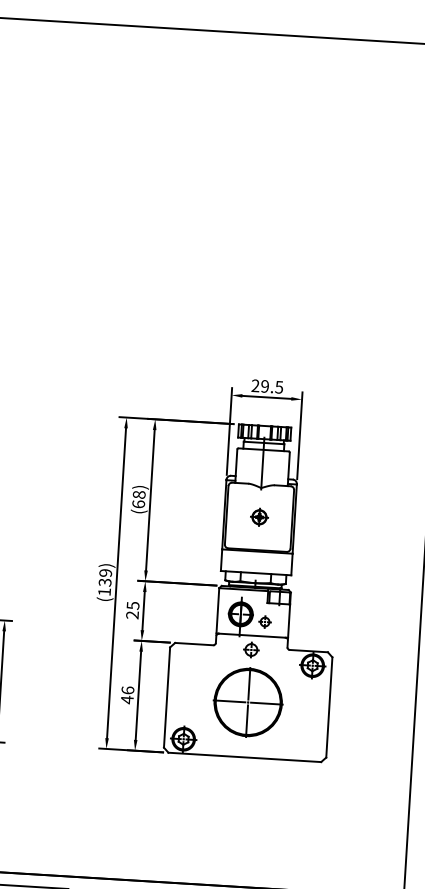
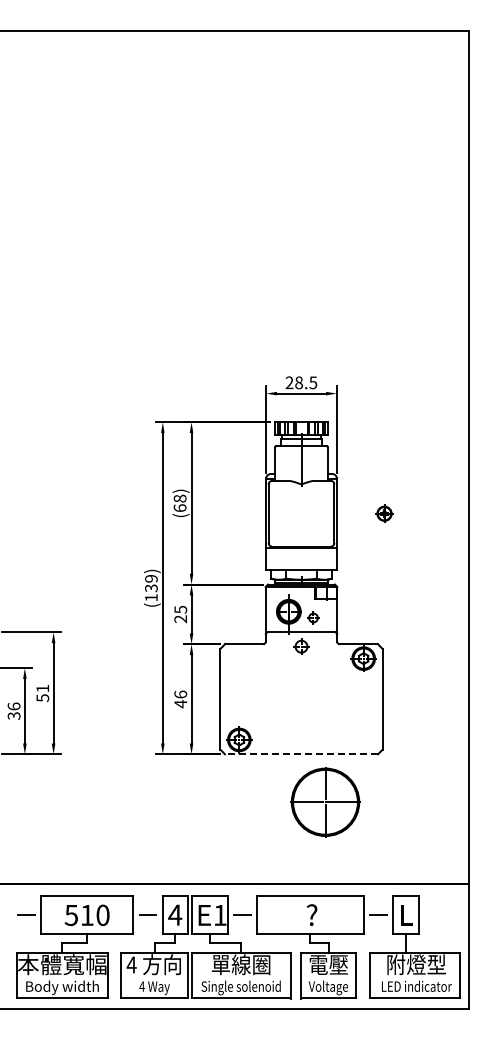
text: (264, 386) -> (298, 382), 29.5 -> 28.5
part: (259, 517) -> (384, 513), moved
part: (248, 702) -> (325, 802), moved
line: (244, 757) -> (301, 754), solid -> dashed

